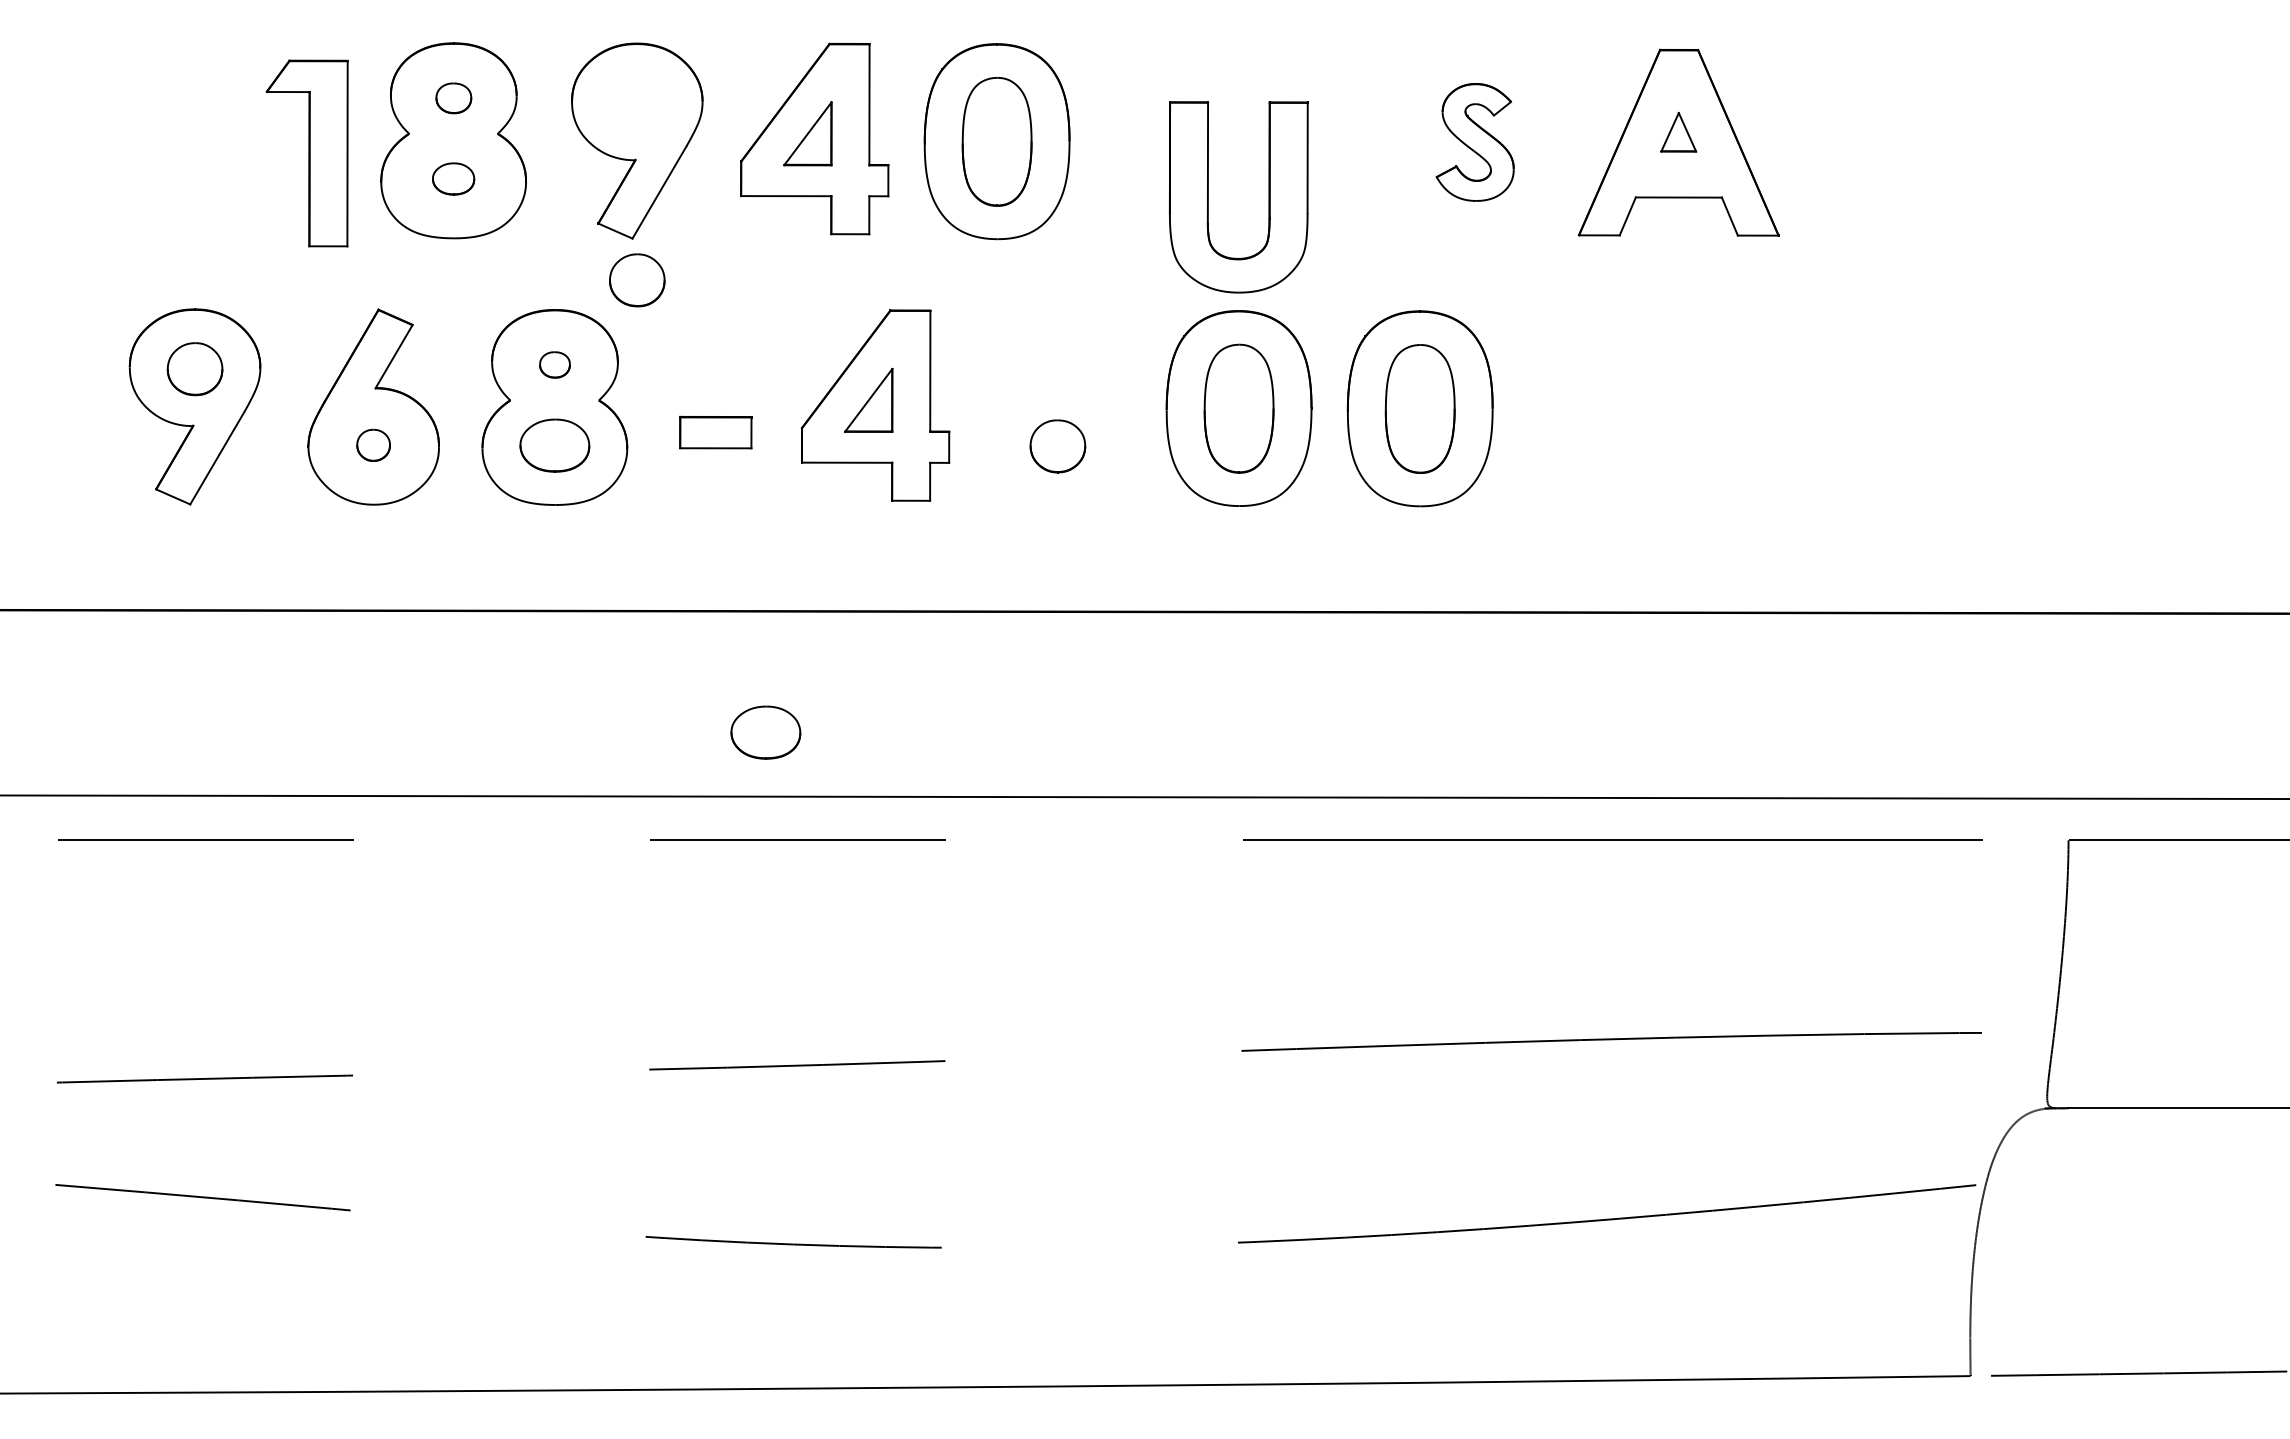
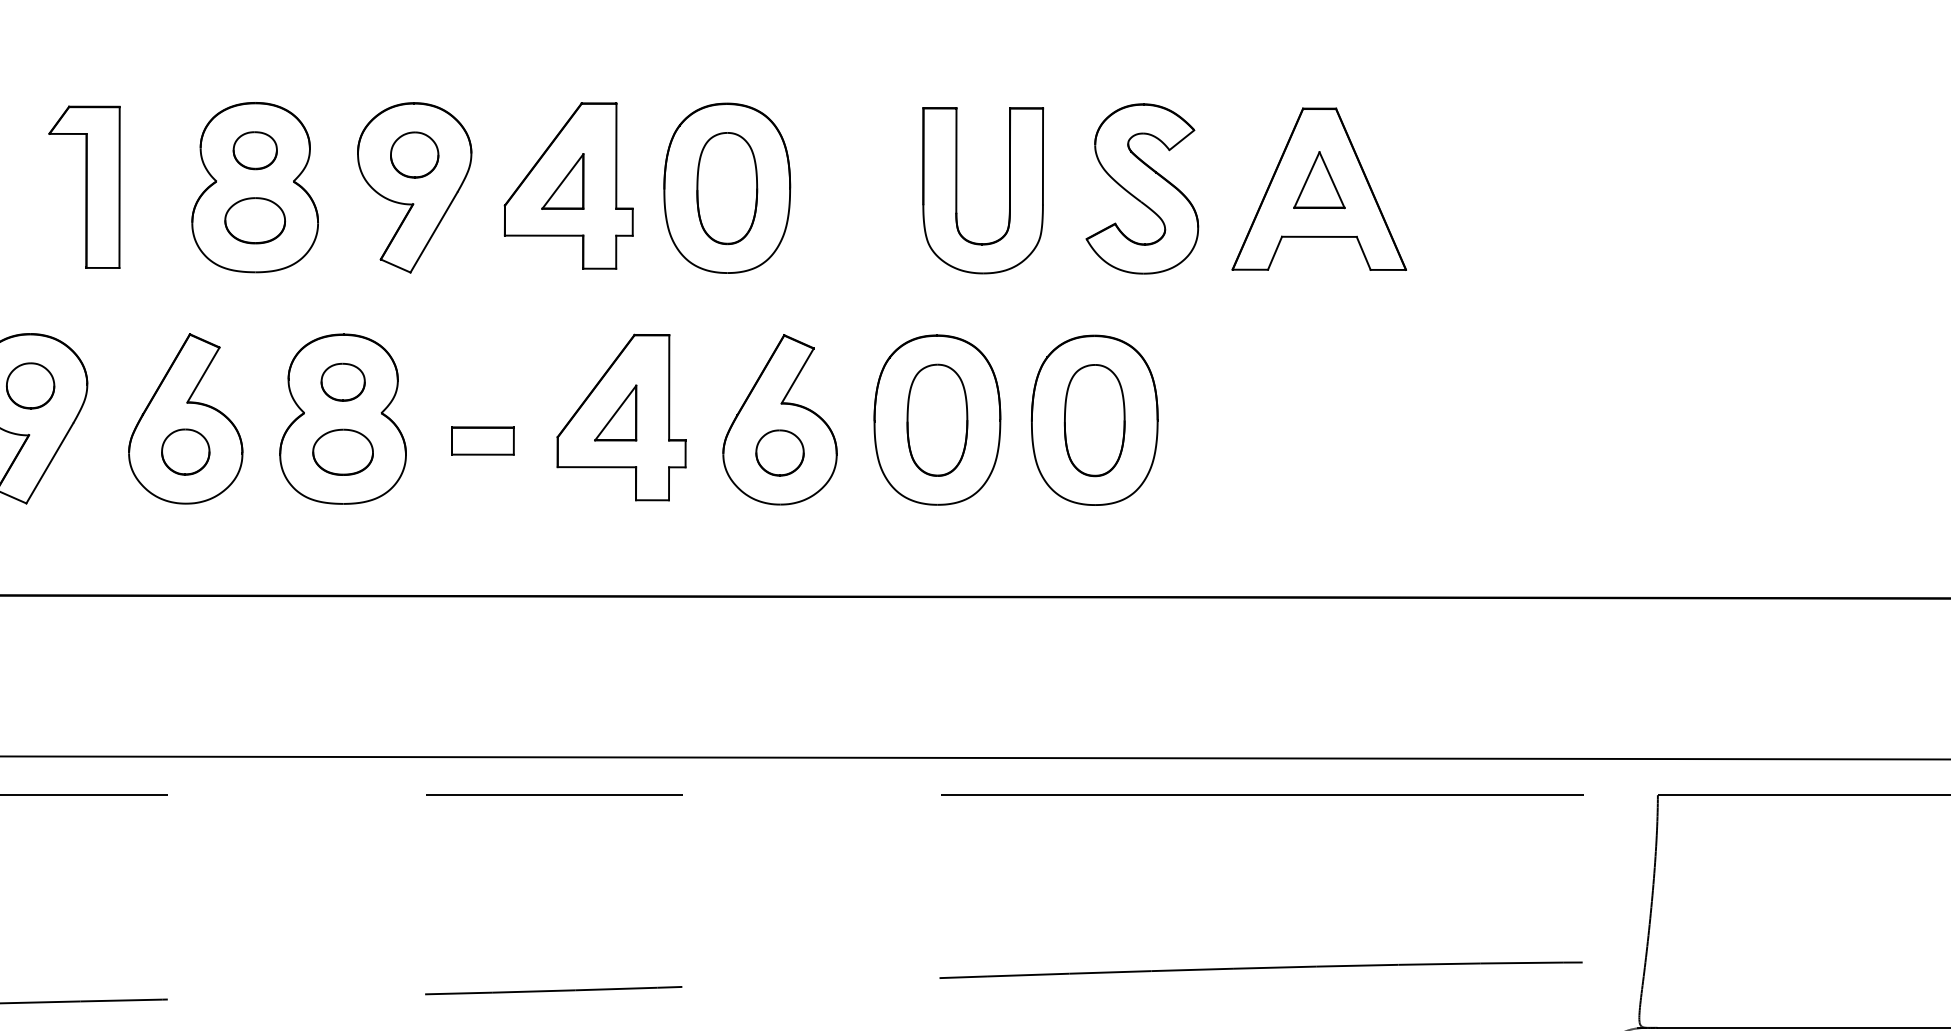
part: (453, 98) -> (255, 150), size x1.43
part: (1678, 132) -> (1319, 180), size x1.67
part: (1475, 142) -> (1142, 189), size x1.67
part: (306, 153) -> (83, 187), moved
part: (453, 178) -> (255, 220), size x1.67
part: (1208, 197) -> (956, 190), moved
part: (637, 280) -> (414, 155), moved
part: (554, 364) -> (342, 381), size x1.67
part: (1057, 407) -> (779, 419), added
part: (373, 445) -> (185, 452), size x1.67
part: (765, 732) -> (526, 701), removed

